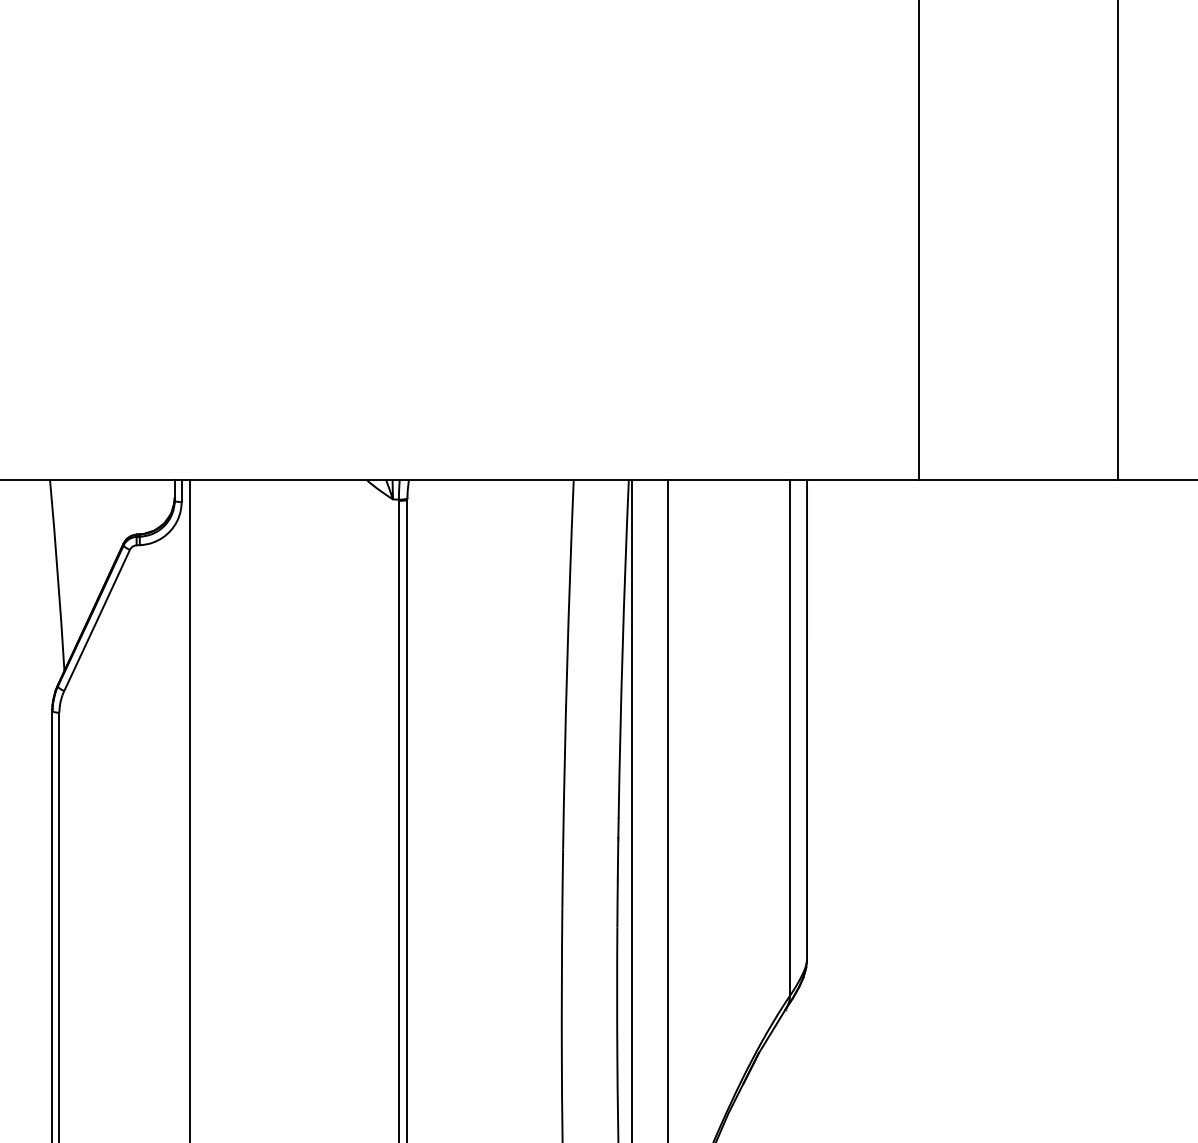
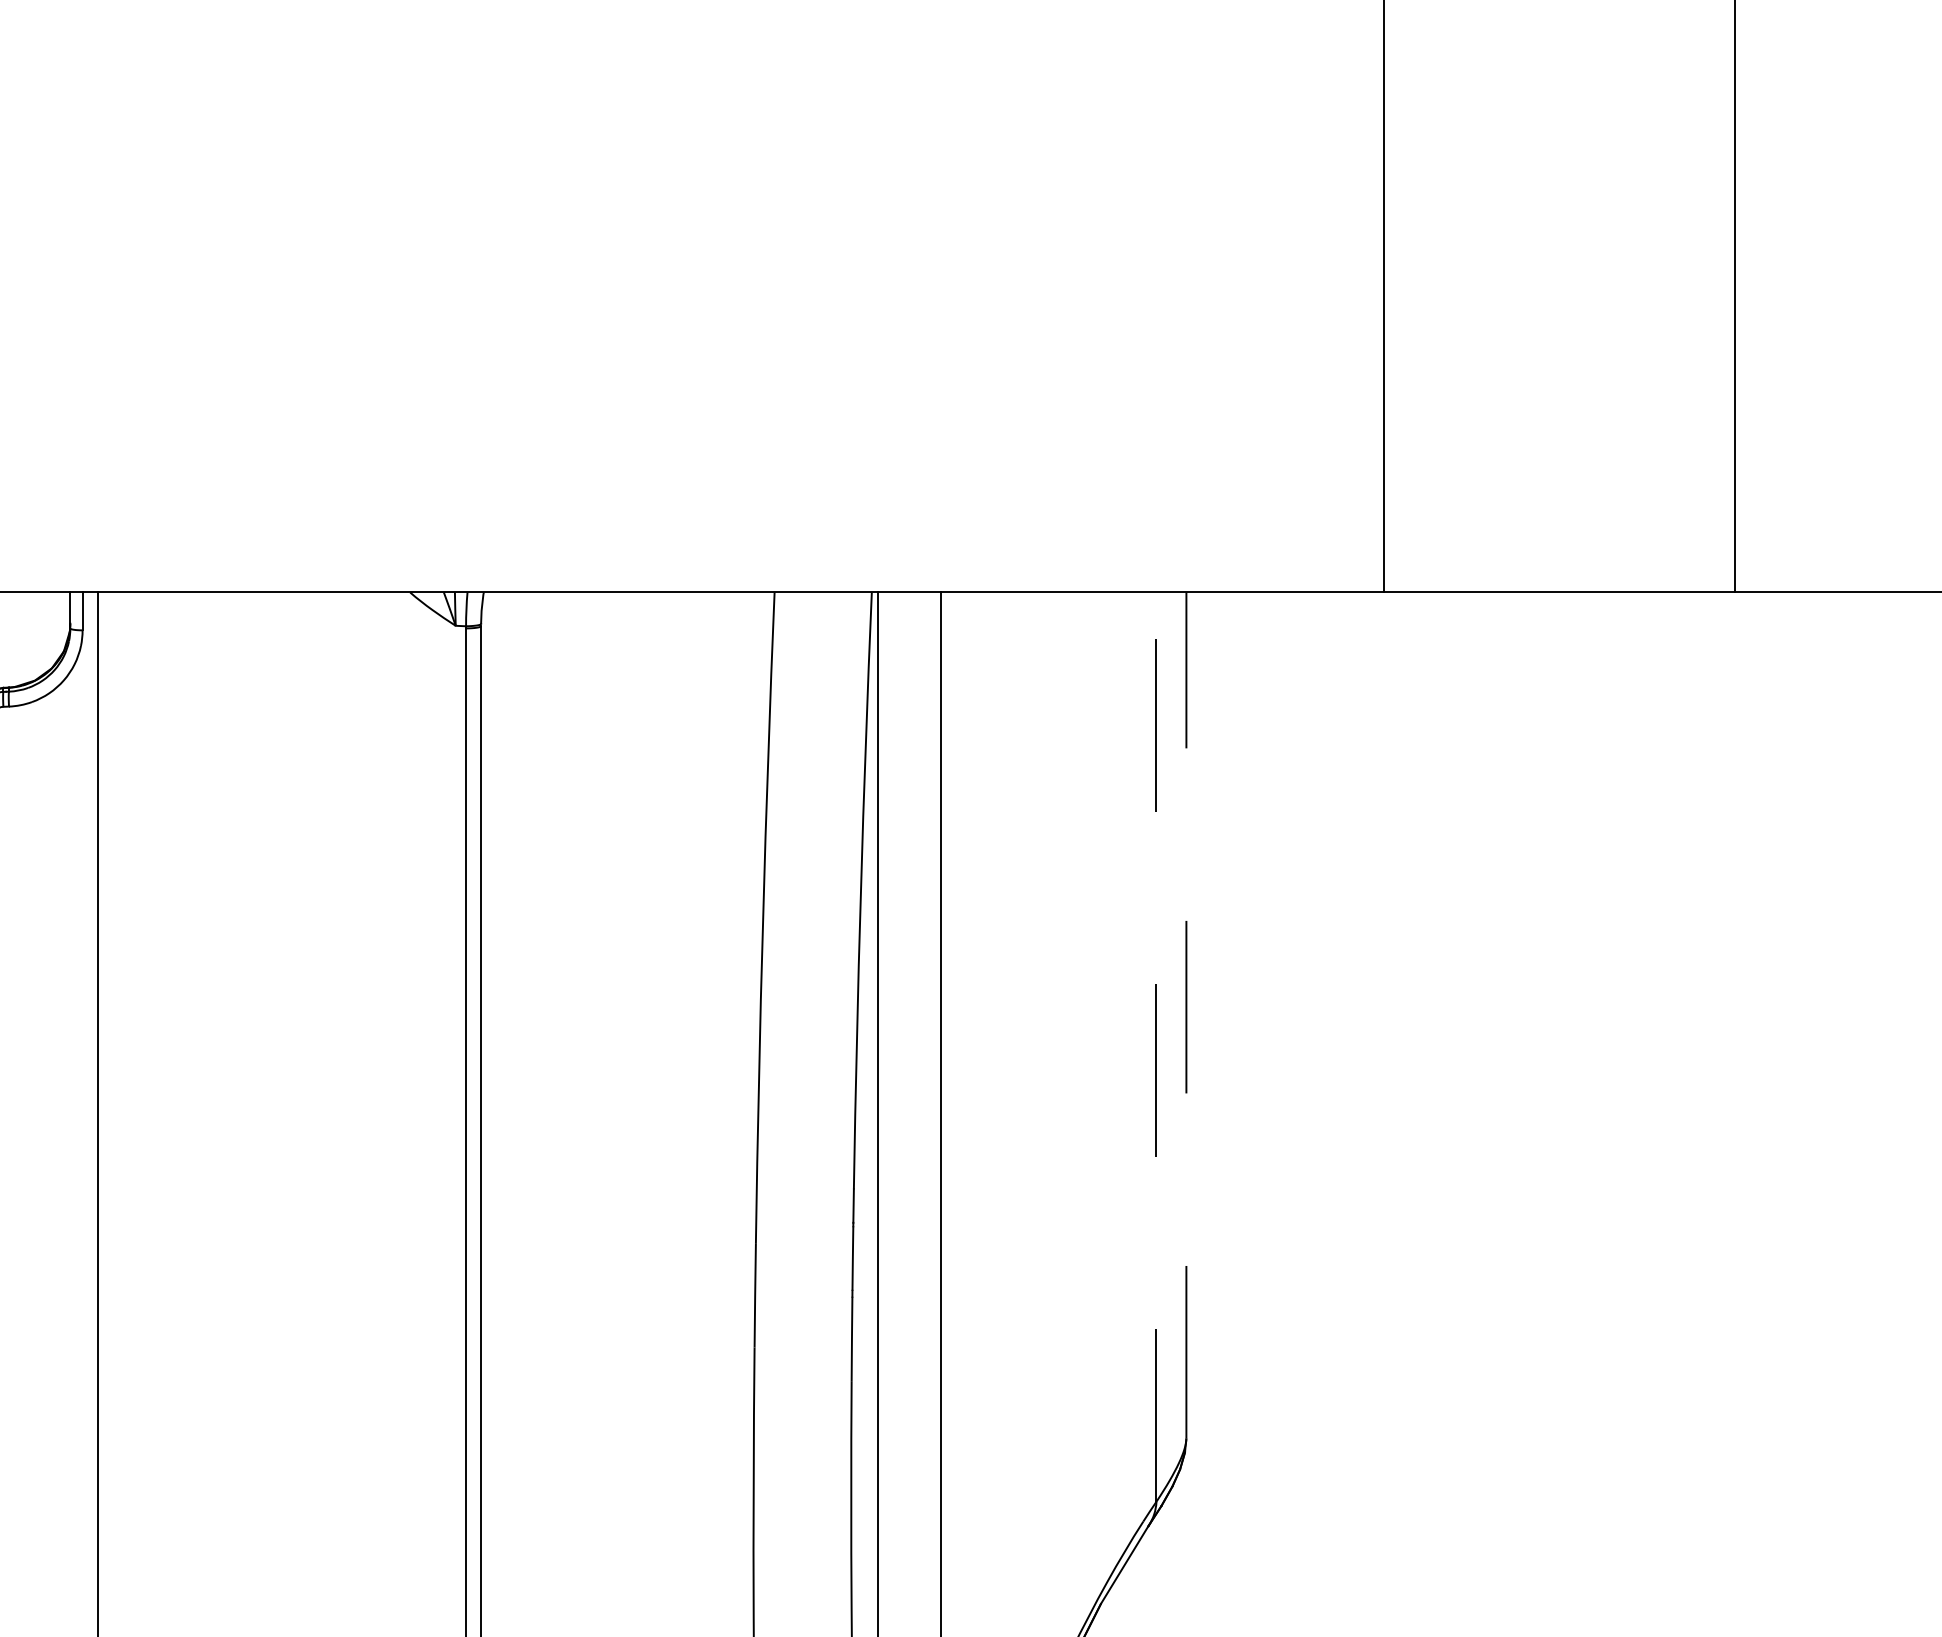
line: (807, 720) -> (1187, 1015), solid -> dashed
line: (790, 738) -> (1157, 1047), solid -> dashed

